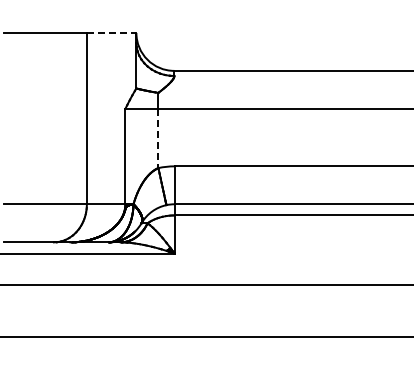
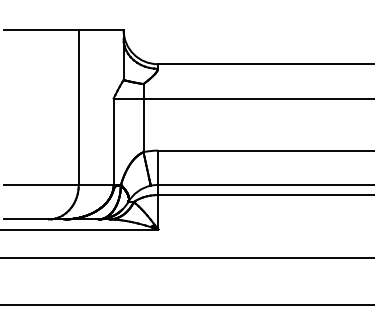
line: (111, 32) -> (101, 29), dashed -> solid
line: (158, 138) -> (143, 125), dashed -> solid

